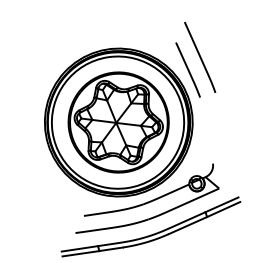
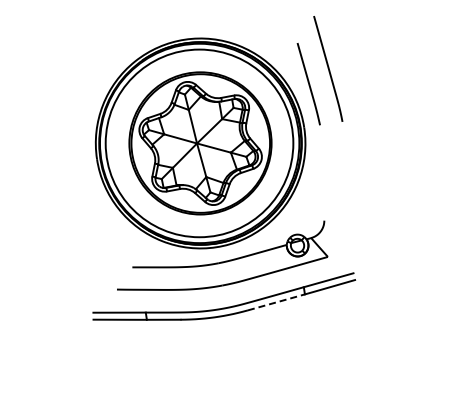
line: (188, 225) -> (276, 302), solid -> dashed

